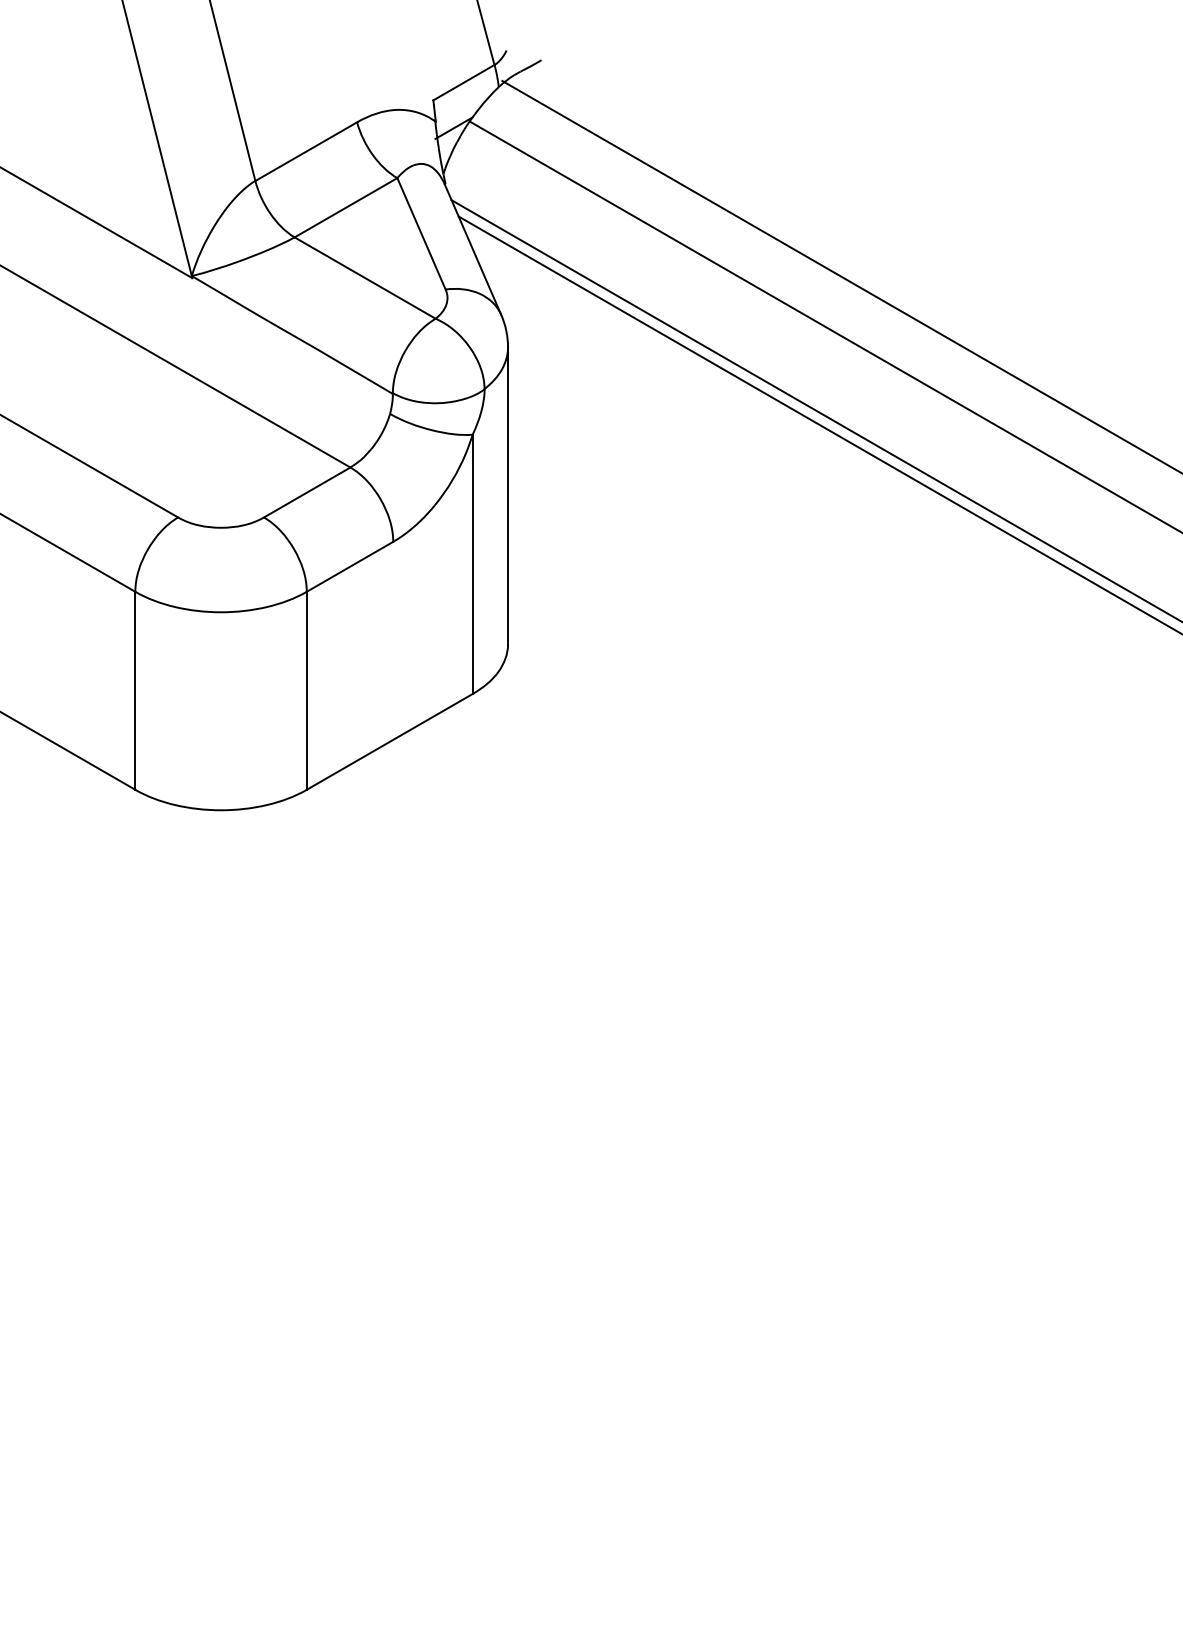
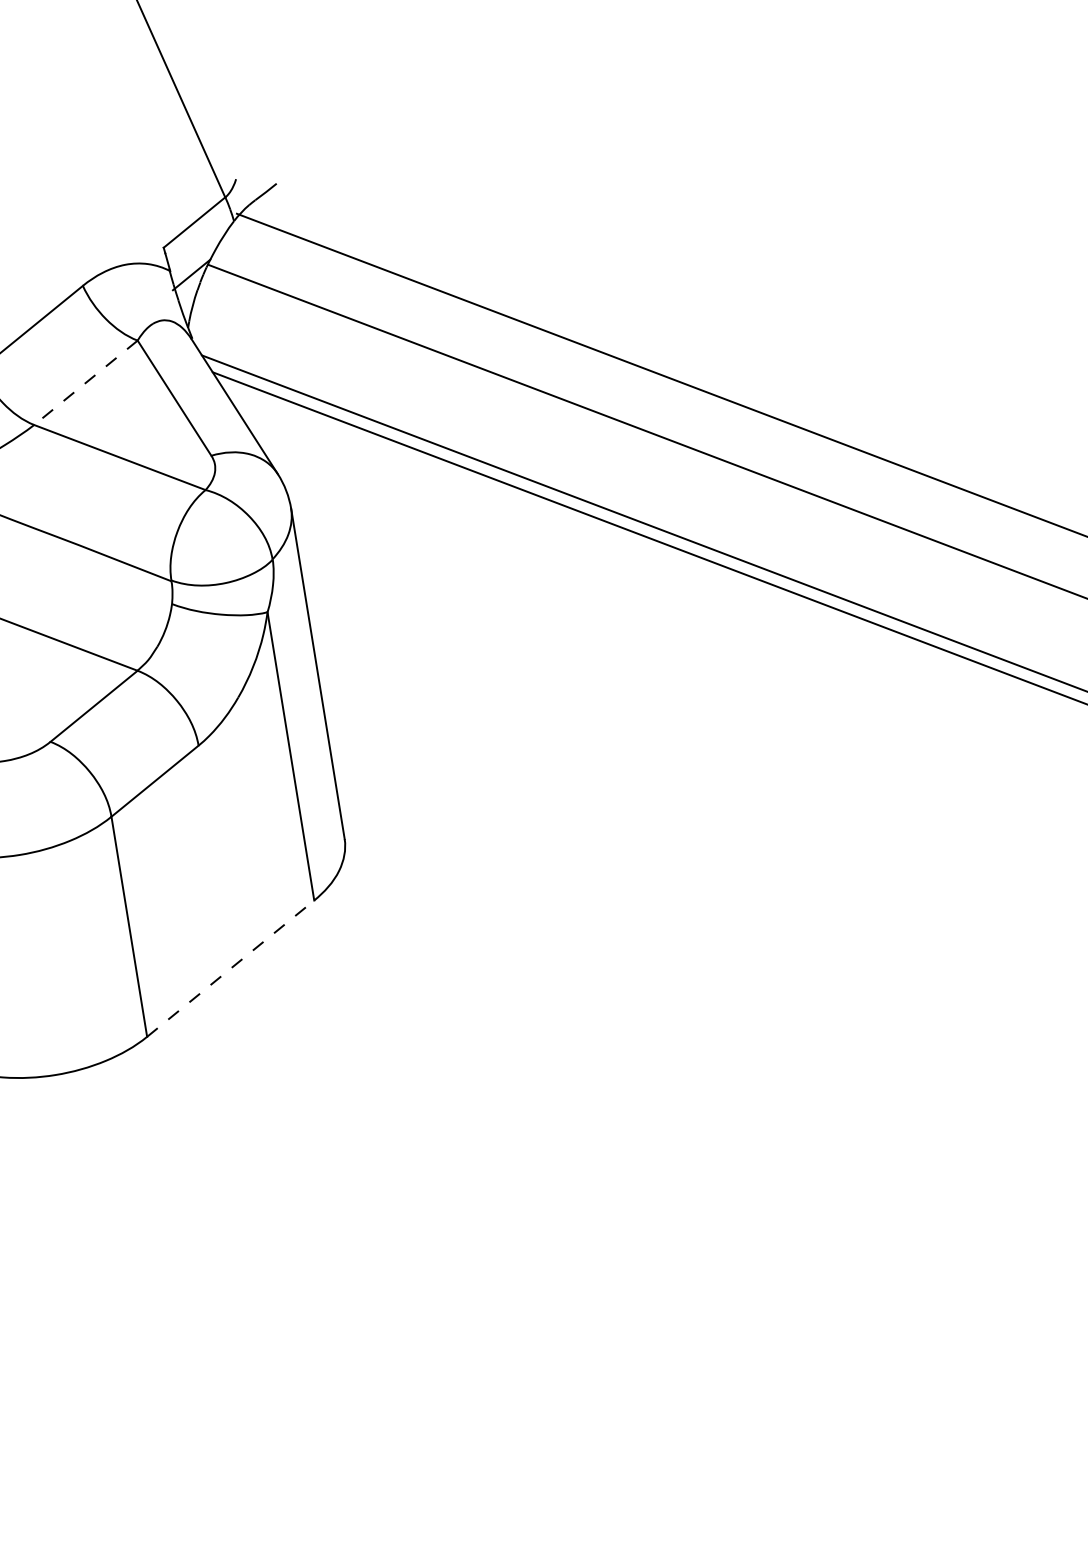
line: (345, 208) -> (85, 383), solid -> dashed
line: (389, 741) -> (230, 968), solid -> dashed

